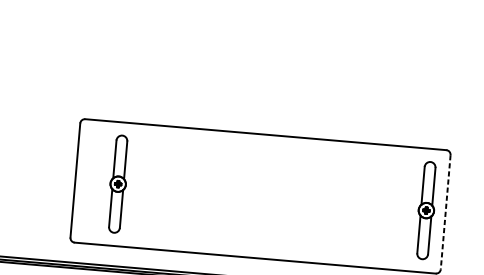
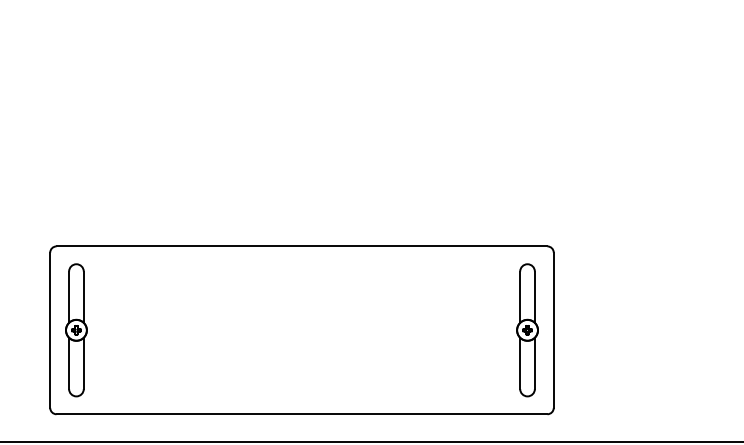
part: (118, 184) -> (76, 330), moved
line: (445, 212) -> (553, 330), dashed -> solid

